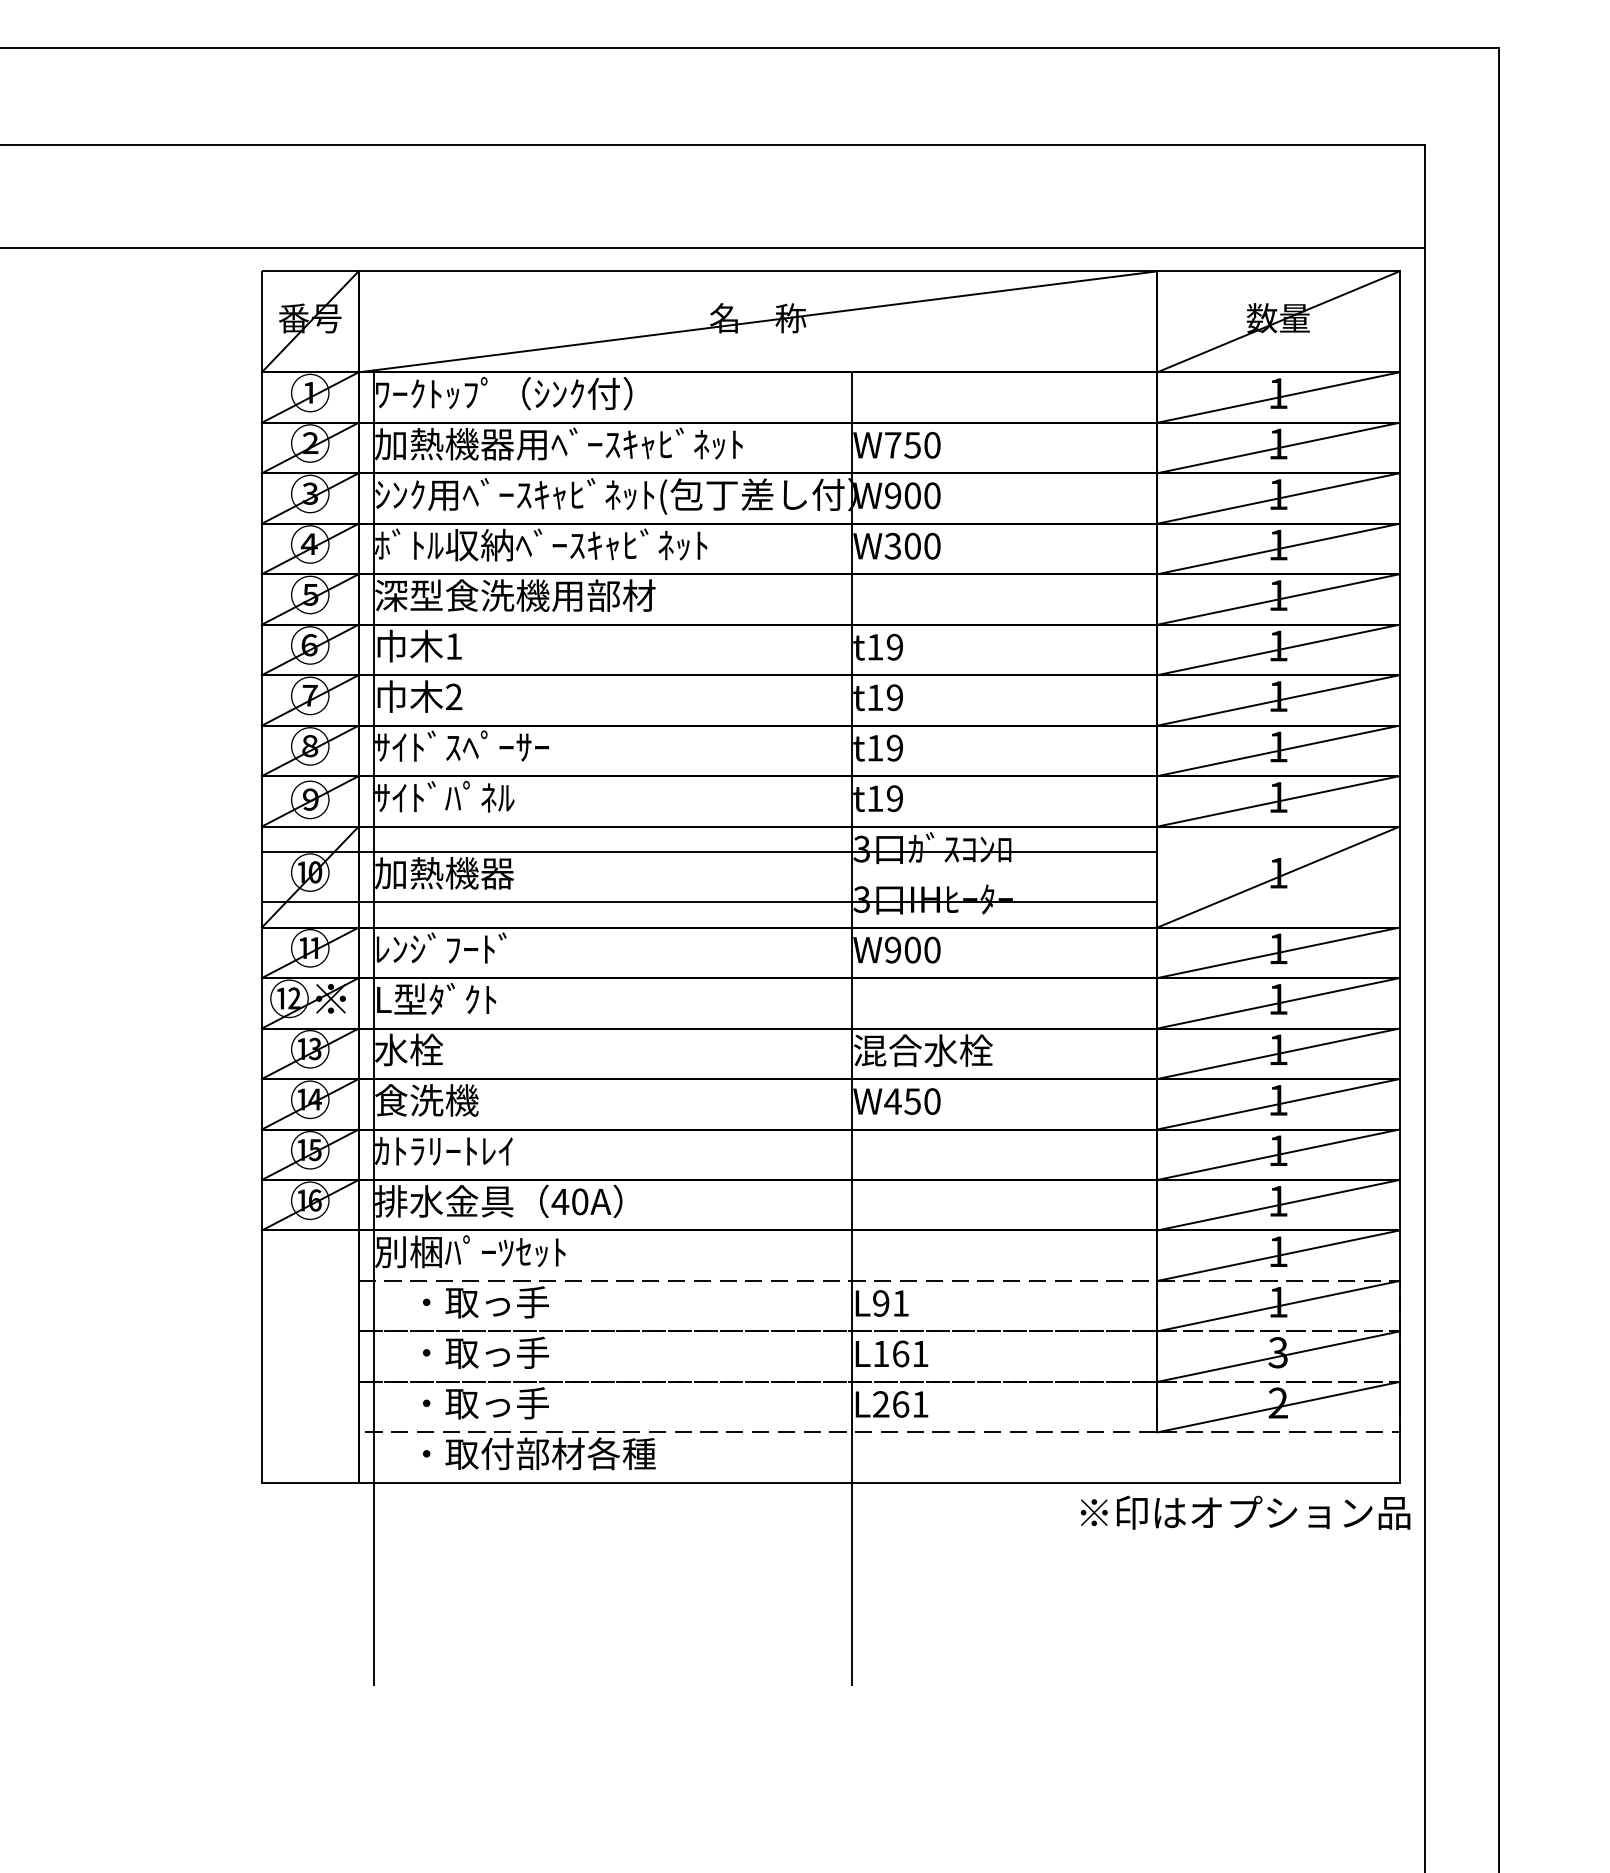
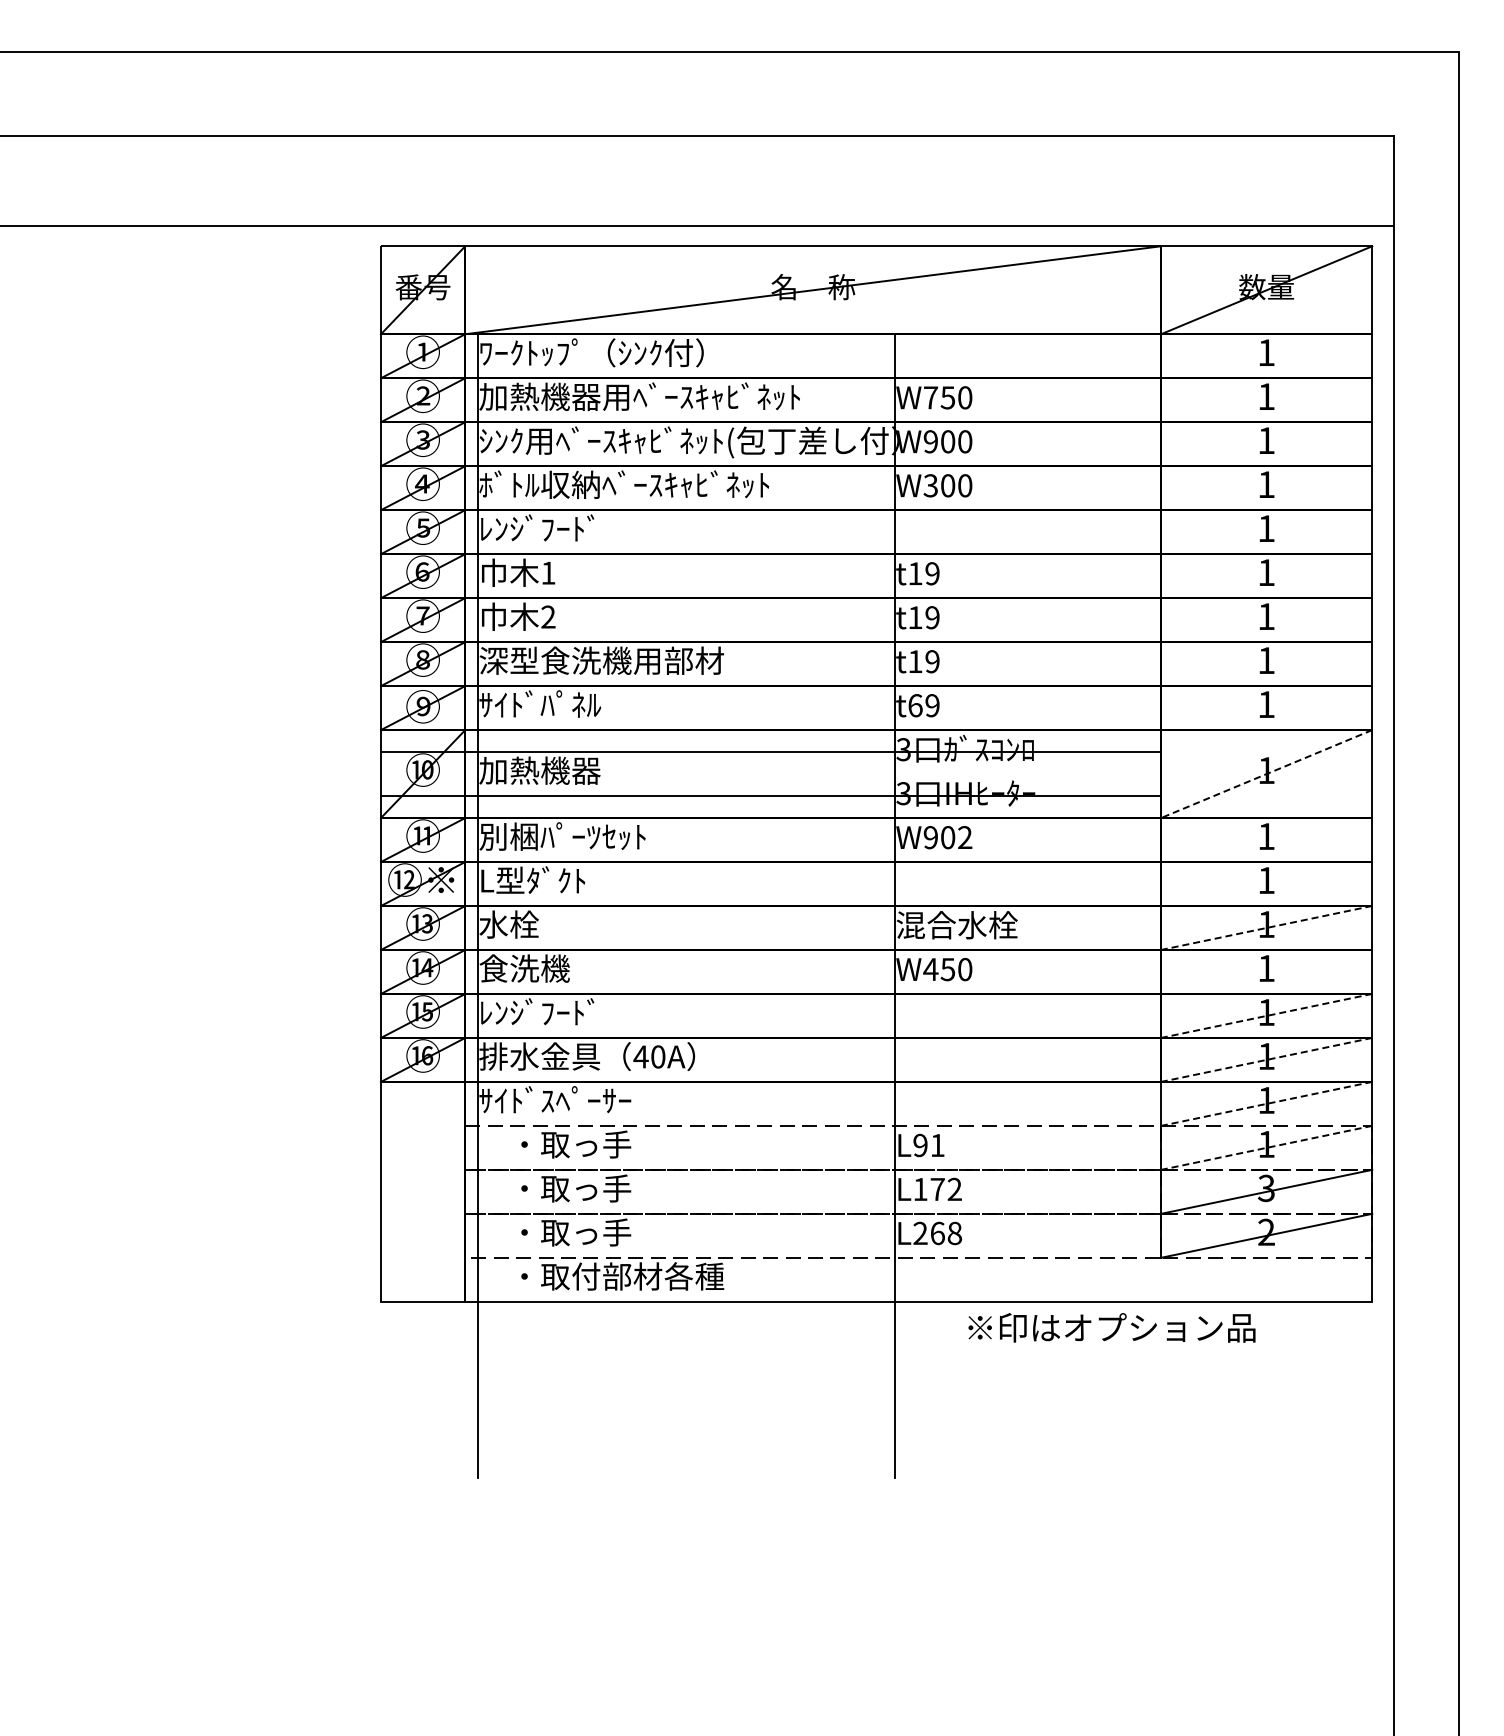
line: (1278, 397) -> (1266, 356), removed
line: (1278, 448) -> (1266, 400), removed
line: (1278, 498) -> (1266, 444), removed
line: (1278, 549) -> (1266, 488), removed
text: (514, 595) -> (601, 528), 深型食洗機用部材 -> ﾚﾝｼﾞﾌｰﾄﾞ
line: (1278, 599) -> (1266, 532), removed
line: (1278, 650) -> (1266, 576), removed
line: (1278, 700) -> (1266, 620), removed
text: (514, 746) -> (601, 660), ｻｲﾄﾞｽﾍﾟｰｻｰ -> 深型食洗機用部材
line: (1278, 751) -> (1266, 664), removed
text: (875, 798) -> (915, 705), t19 -> t69
line: (1278, 801) -> (1266, 708), removed
line: (1278, 877) -> (1266, 774), solid -> dashed
text: (470, 948) -> (562, 836), ﾚﾝｼﾞﾌｰﾄﾞ -> 別梱ﾊﾟｰﾂｾｯﾄ
text: (932, 949) -> (965, 837), W900 -> W902
line: (1278, 953) -> (1266, 840), removed
line: (1278, 1002) -> (1266, 883), removed
line: (1278, 1053) -> (1266, 927), solid -> dashed
line: (1278, 1103) -> (1266, 971), removed
text: (443, 1149) -> (539, 1011), ｶﾄﾗﾘｰﾄﾚｲ -> ﾚﾝｼﾞﾌｰﾄﾞ
line: (1278, 1154) -> (1266, 1015), solid -> dashed
line: (1278, 1204) -> (1266, 1059), solid -> dashed
text: (470, 1251) -> (562, 1100), 別梱ﾊﾟｰﾂｾｯﾄ -> ｻｲﾄﾞｽﾍﾟｰｻｰ
line: (1278, 1255) -> (1266, 1103), solid -> dashed
line: (1278, 1305) -> (1266, 1147), solid -> dashed
text: (909, 1353) -> (945, 1189), L161 -> L172
text: (920, 1404) -> (954, 1233), L261 -> L268
text: (1244, 1512) -> (1111, 1327), moved

